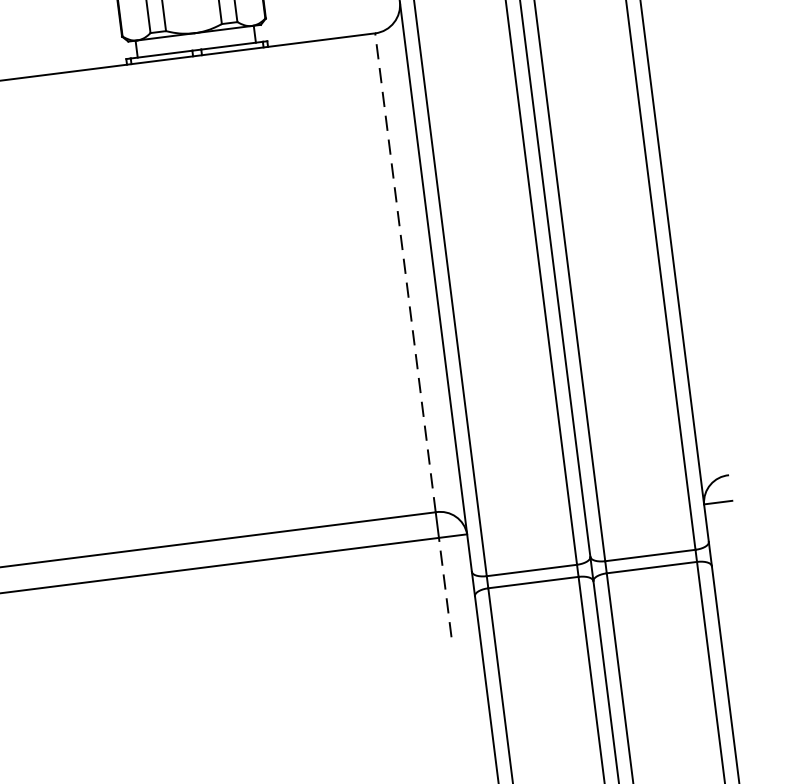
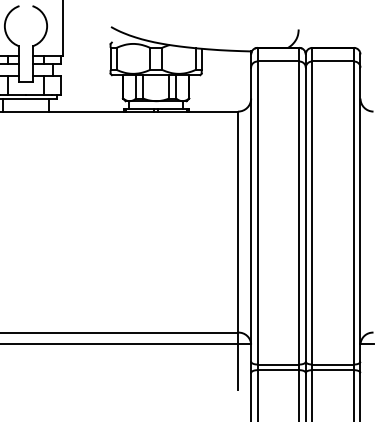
line: (406, 273) -> (238, 222), dashed -> solid
line: (446, 587) -> (238, 367), dashed -> solid

